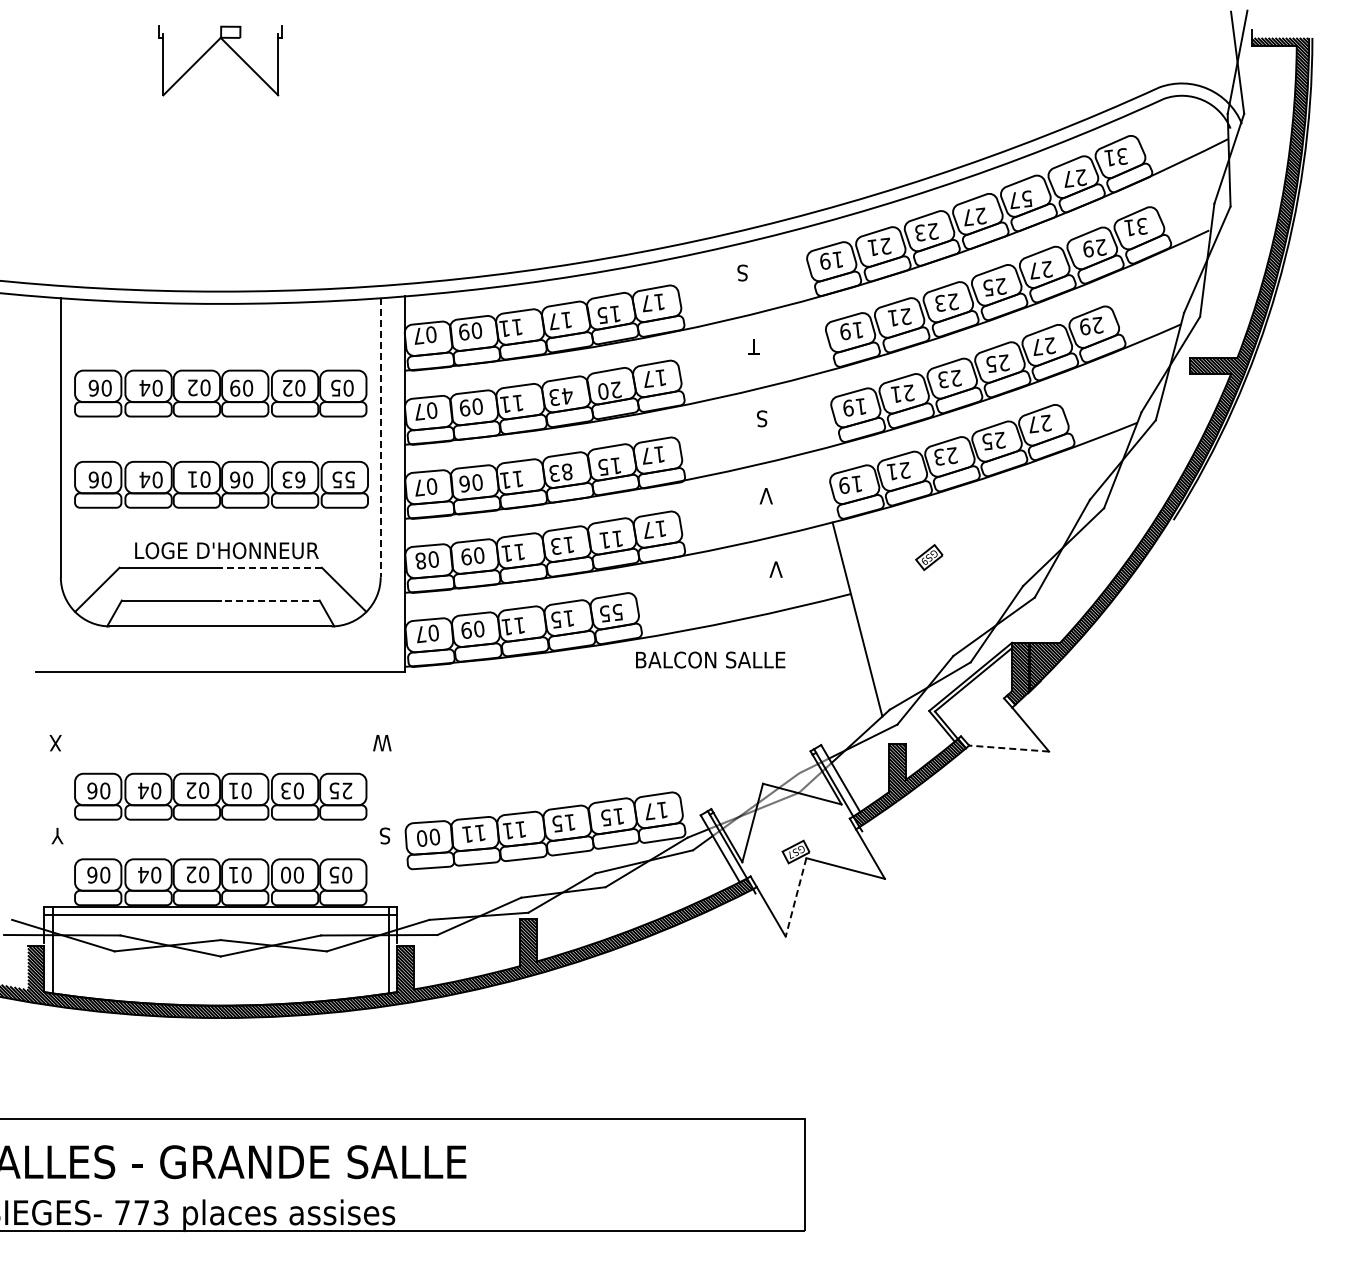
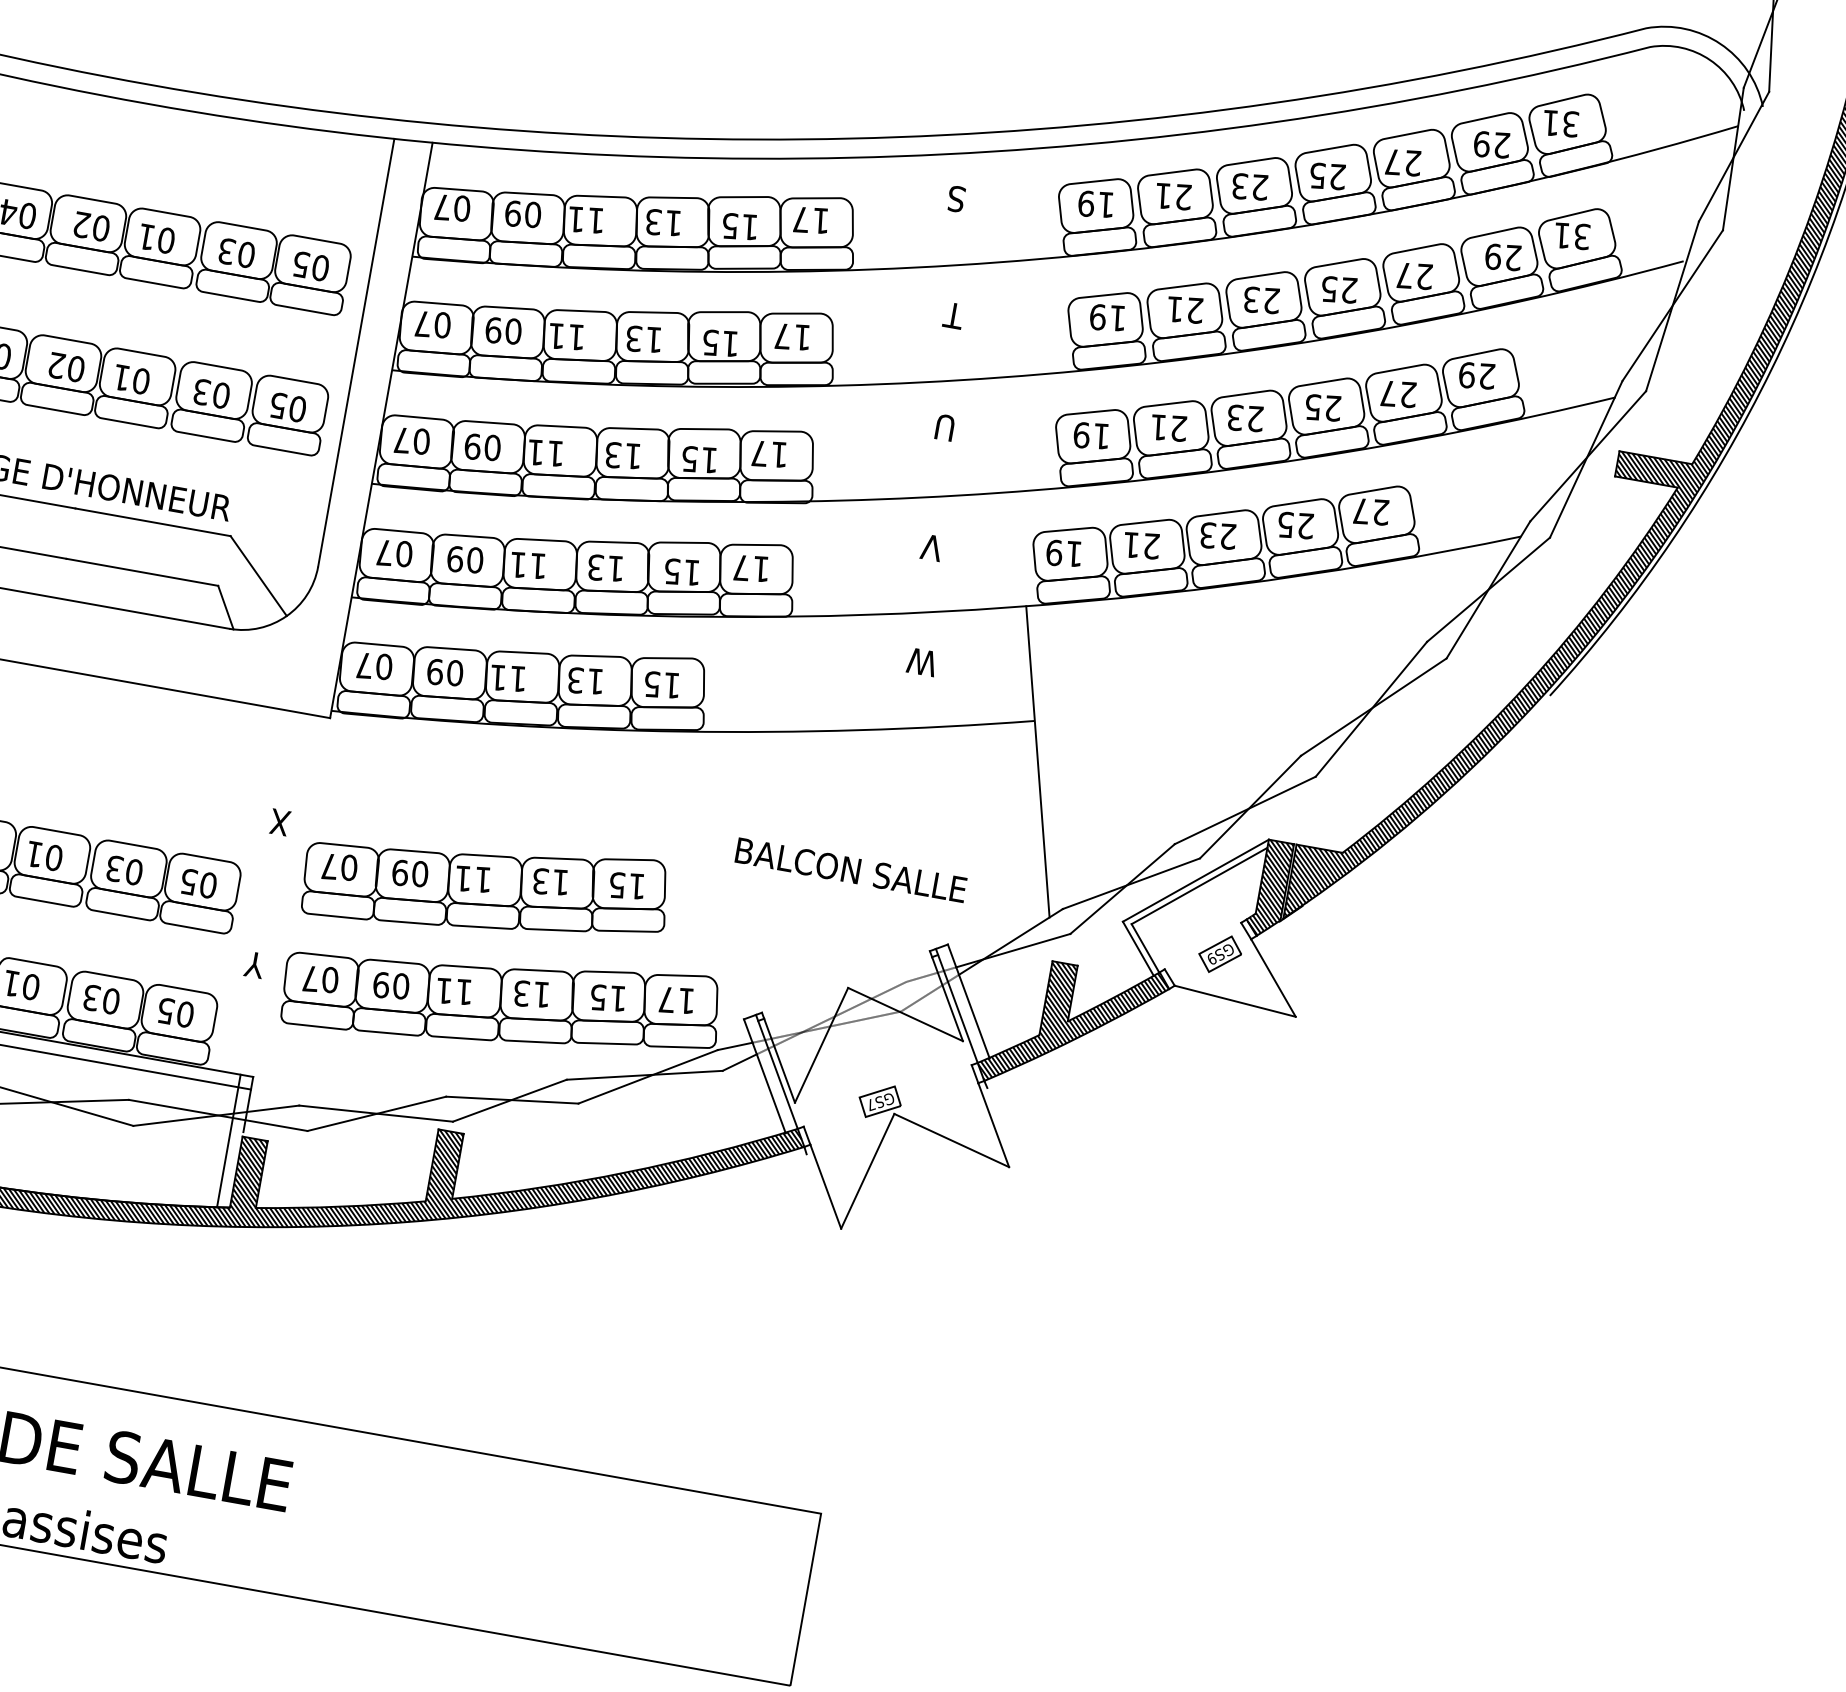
text: (1068, 178) -> (1482, 143), 27 -> 29
text: (1027, 198) -> (1413, 162), 57 -> 27
text: (968, 217) -> (1317, 175), 27 -> 25
text: (553, 321) -> (653, 221), 17 -> 13
text: (235, 387) -> (147, 236), 09 -> 01
text: (287, 387) -> (227, 250), 02 -> 03
text: (609, 390) -> (720, 342), 20 -> 15
text: (566, 395) -> (652, 338), 43 -> 13
text: (761, 418) -> (945, 427), S -> U
line: (380, 438) -> (355, 353), dashed -> solid
text: (567, 471) -> (633, 455), 83 -> 13
text: (192, 479) -> (56, 365), 01 -> 02
text: (235, 479) -> (122, 377), 06 -> 01
text: (300, 479) -> (221, 394), 63 -> 03
text: (350, 479) -> (298, 408), 55 -> 05
text: (464, 483) -> (472, 445), 06 -> 09
text: (604, 539) -> (671, 570), 11 -> 15
part: (929, 557) -> (1220, 954), moved
text: (420, 560) -> (383, 551), 08 -> 07
line: (271, 567) -> (153, 521), dashed -> solid
text: (772, 569) -> (921, 661), V -> W
line: (269, 600) -> (141, 572), dashed -> solid
text: (617, 612) -> (671, 685), 55 -> 15
text: (556, 620) -> (575, 681), 15 -> 13
text: (710, 659) -> (851, 869), moved
text: (382, 743) -> (275, 822), W -> X
line: (1008, 748) -> (1234, 1000), dashed -> solid
part: (522, 761) -> (485, 888), added
text: (347, 790) -> (208, 884), 25 -> 05
text: (557, 824) -> (521, 994), 15 -> 13
text: (473, 833) -> (390, 985), 11 -> 09
text: (385, 835) -> (254, 964), S -> Y
text: (422, 838) -> (310, 978), 00 -> 07
text: (286, 874) -> (92, 996), 00 -> 03
line: (796, 897) -> (868, 1171), dashed -> solid

